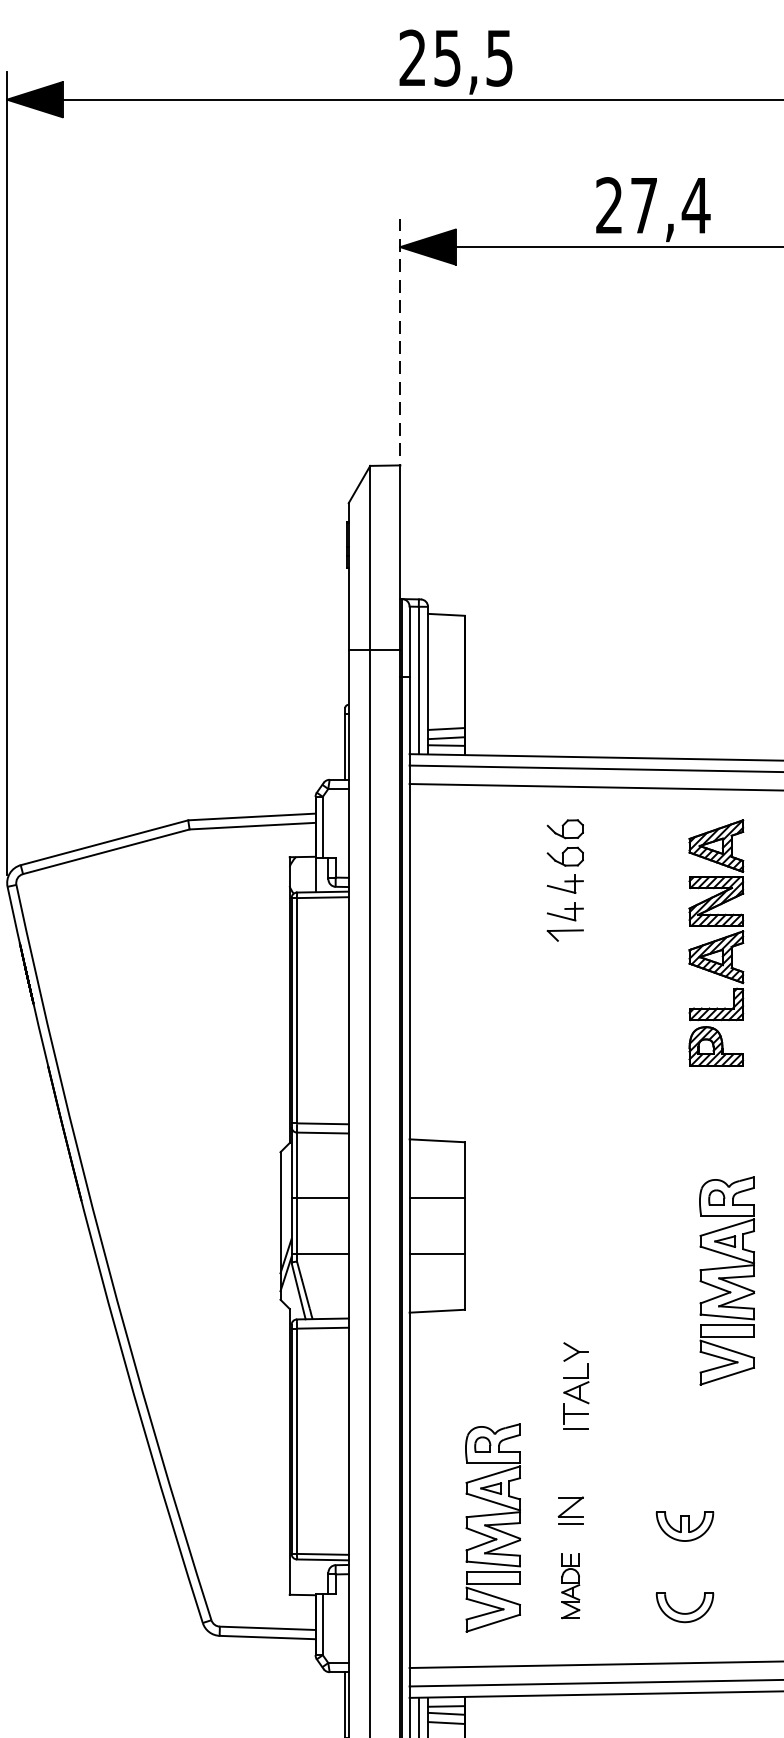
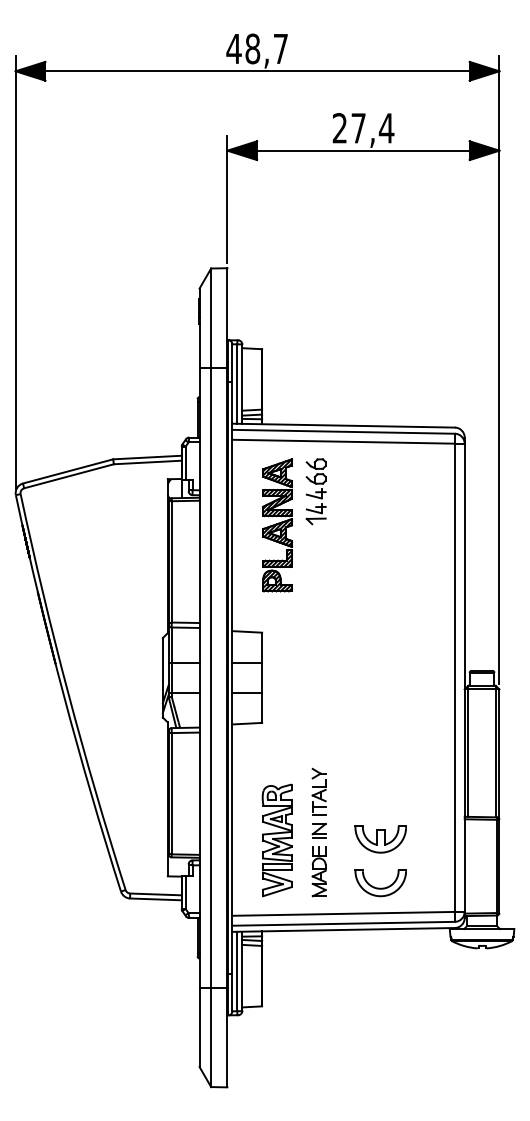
text: (454, 57) -> (256, 48), 25,5 -> 48,7
line: (400, 337) -> (227, 199), dashed -> solid
part: (716, 943) -> (277, 525), moved
part: (725, 1281) -> (402, 707), removed
part: (575, 1385) -> (318, 791), moved
part: (684, 1526) -> (380, 839), size x1.67
part: (569, 1585) -> (318, 871), size x1.43
part: (684, 1608) -> (380, 883), size x1.67

